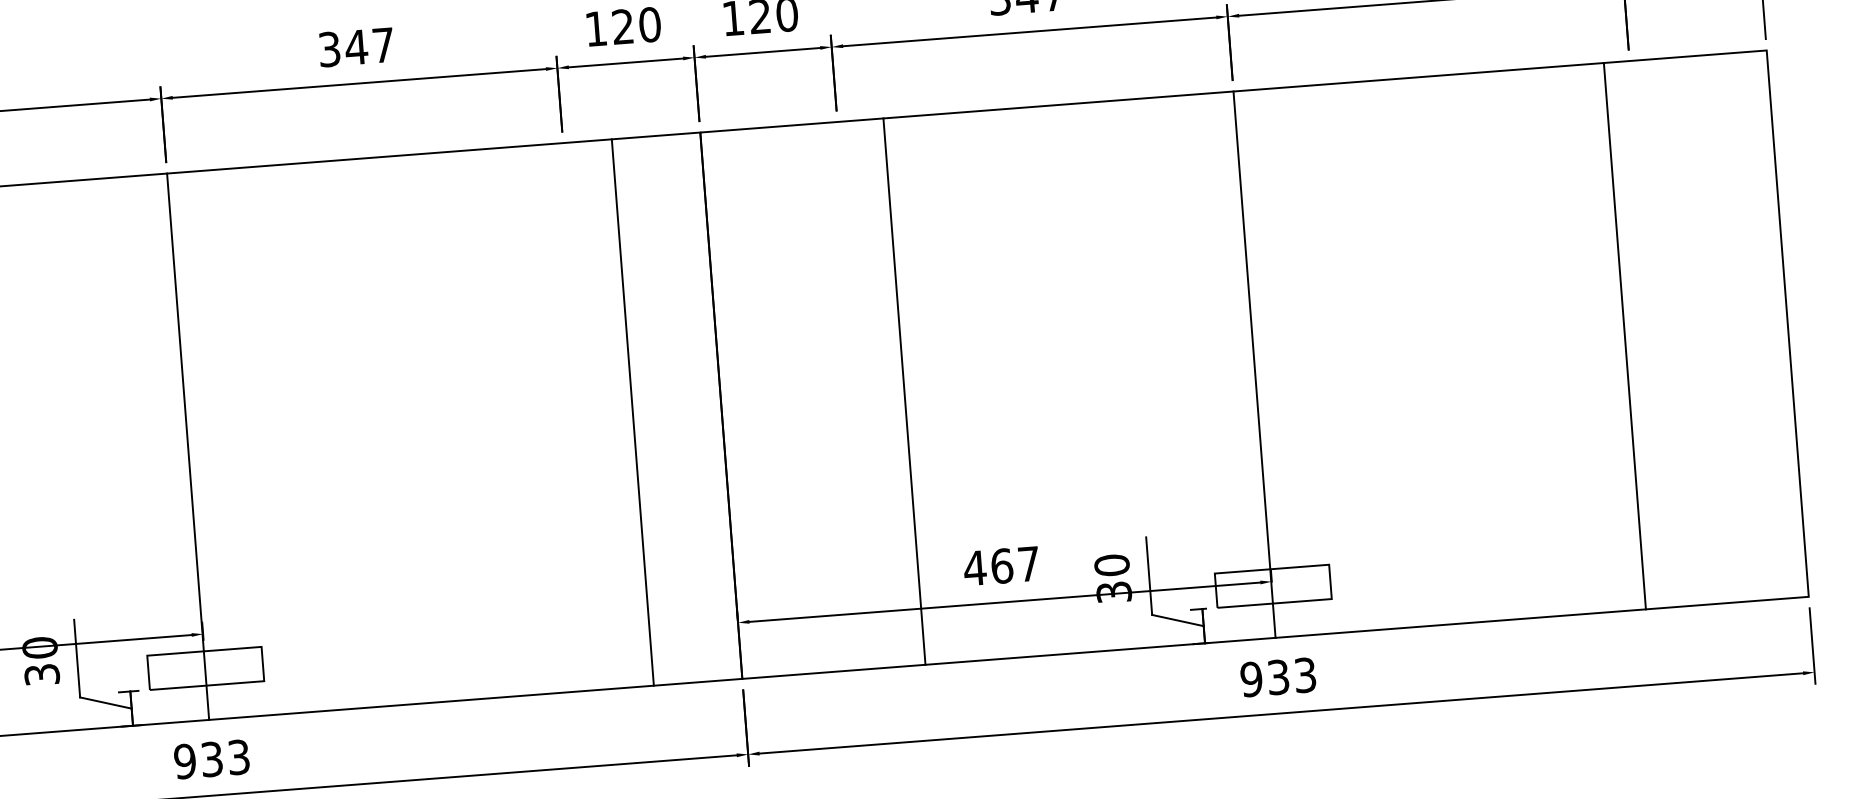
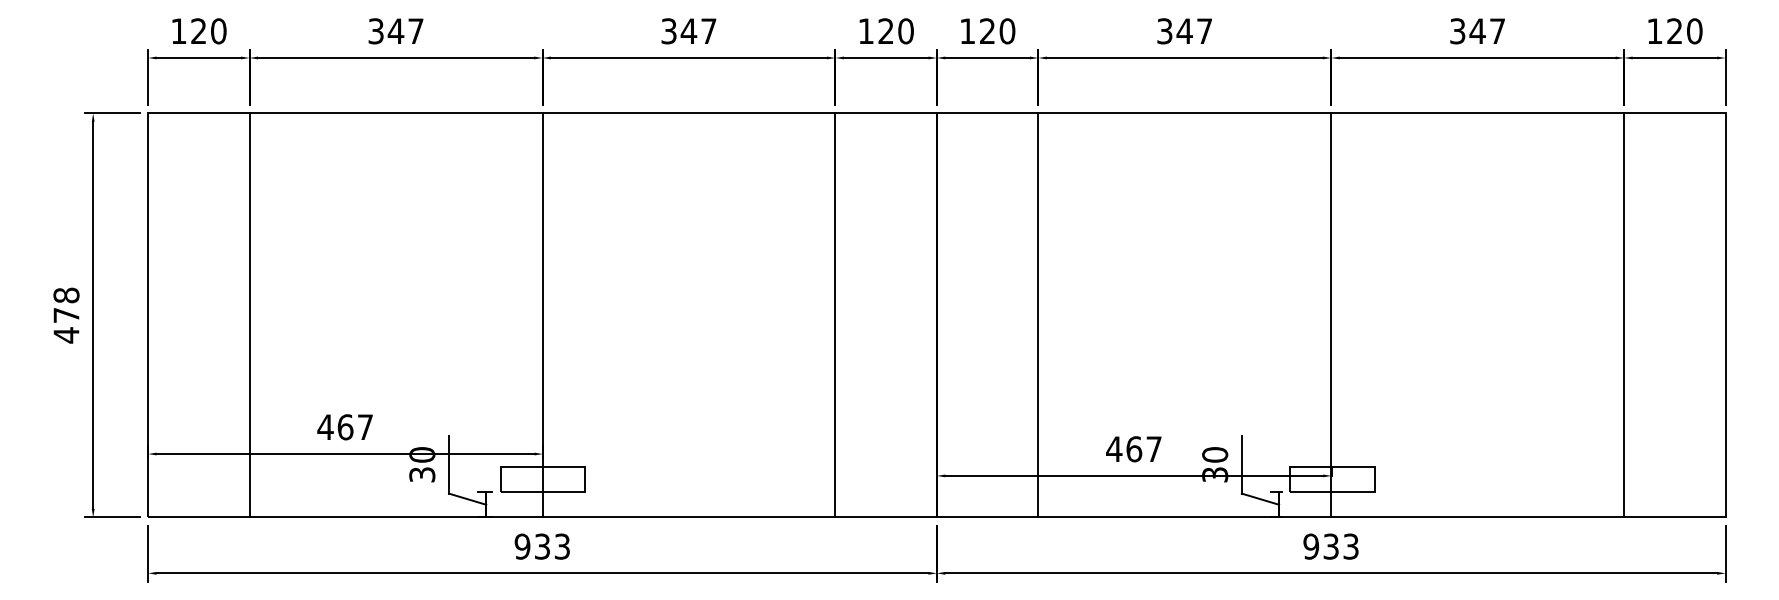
line: (1625, 336) -> (1624, 315), moved
line: (904, 391) -> (1038, 315), moved
line: (632, 412) -> (835, 315), moved

